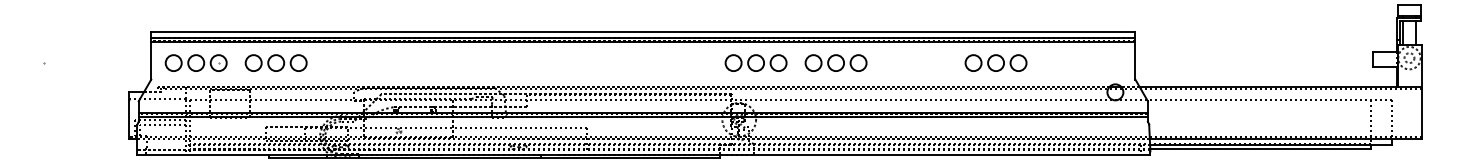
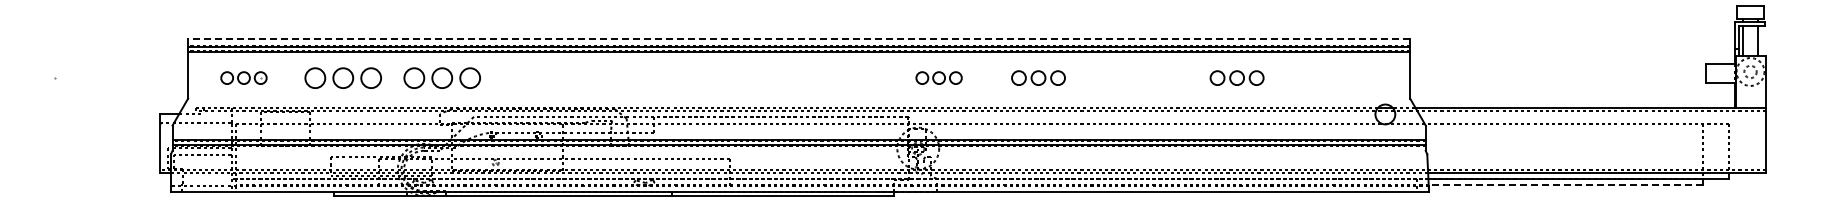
line: (642, 31) -> (798, 39), solid -> dashed
part: (195, 62) -> (243, 77), size x0.6
part: (355, 62) -> (441, 77), added
part: (755, 62) -> (938, 77), size x0.6
part: (836, 62) -> (1038, 77), size x0.7
part: (995, 62) -> (1236, 77), size x0.7
line: (1260, 149) -> (1565, 185), solid -> dashed

